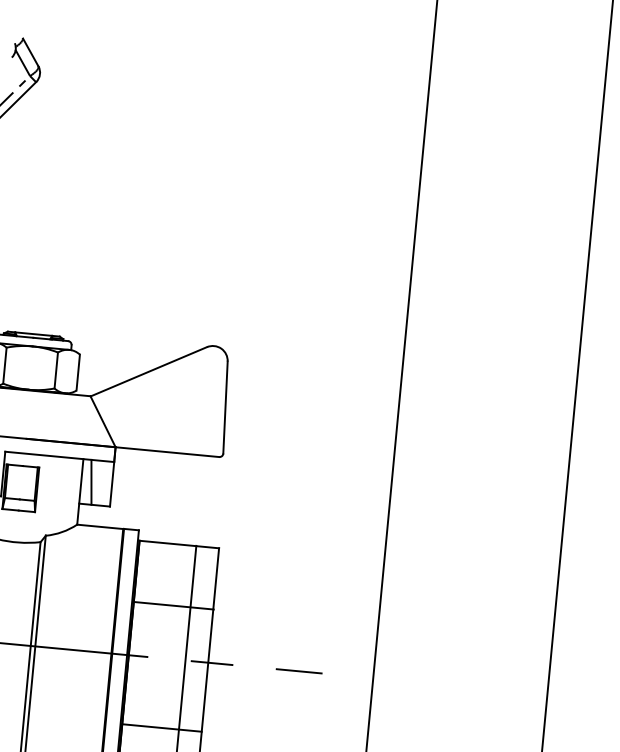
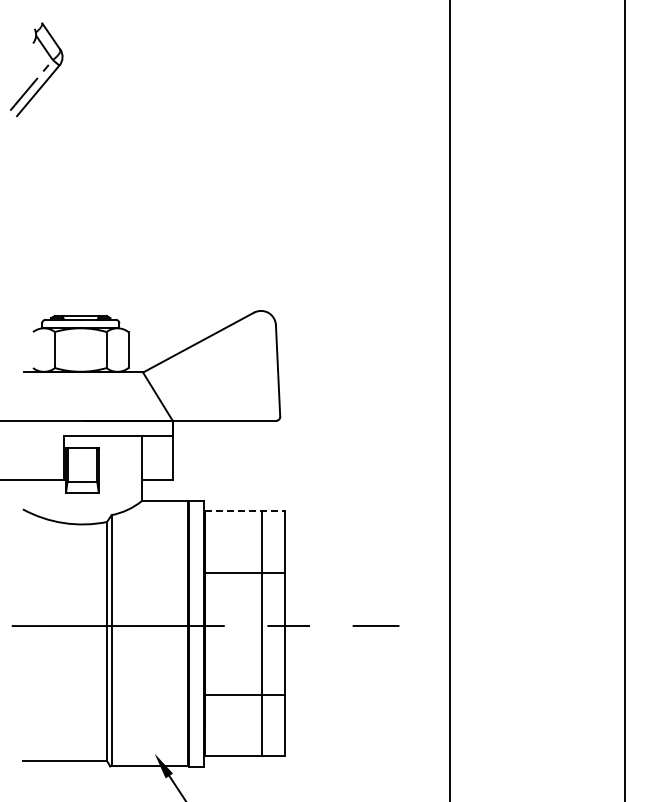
line: (91, 481) -> (151, 457), removed
line: (179, 544) -> (245, 511), solid -> dashed

